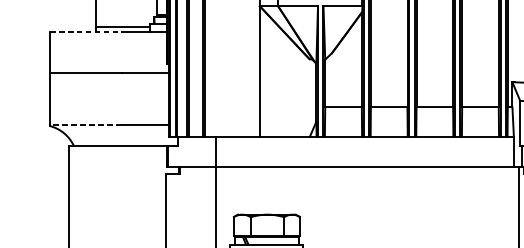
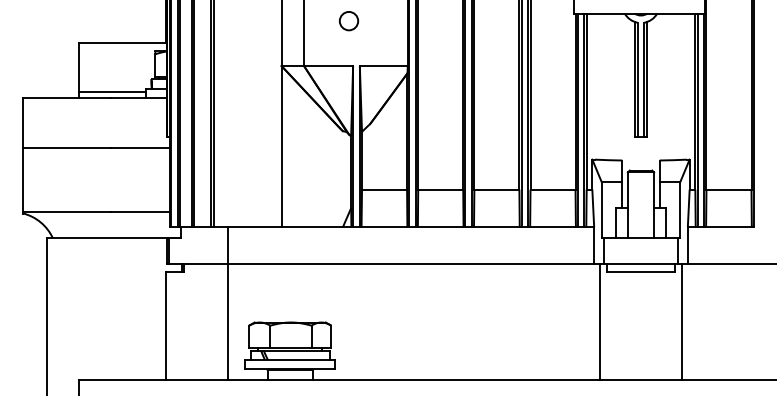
line: (85, 31) -> (67, 97), dashed -> solid
line: (85, 125) -> (66, 212), dashed -> solid

